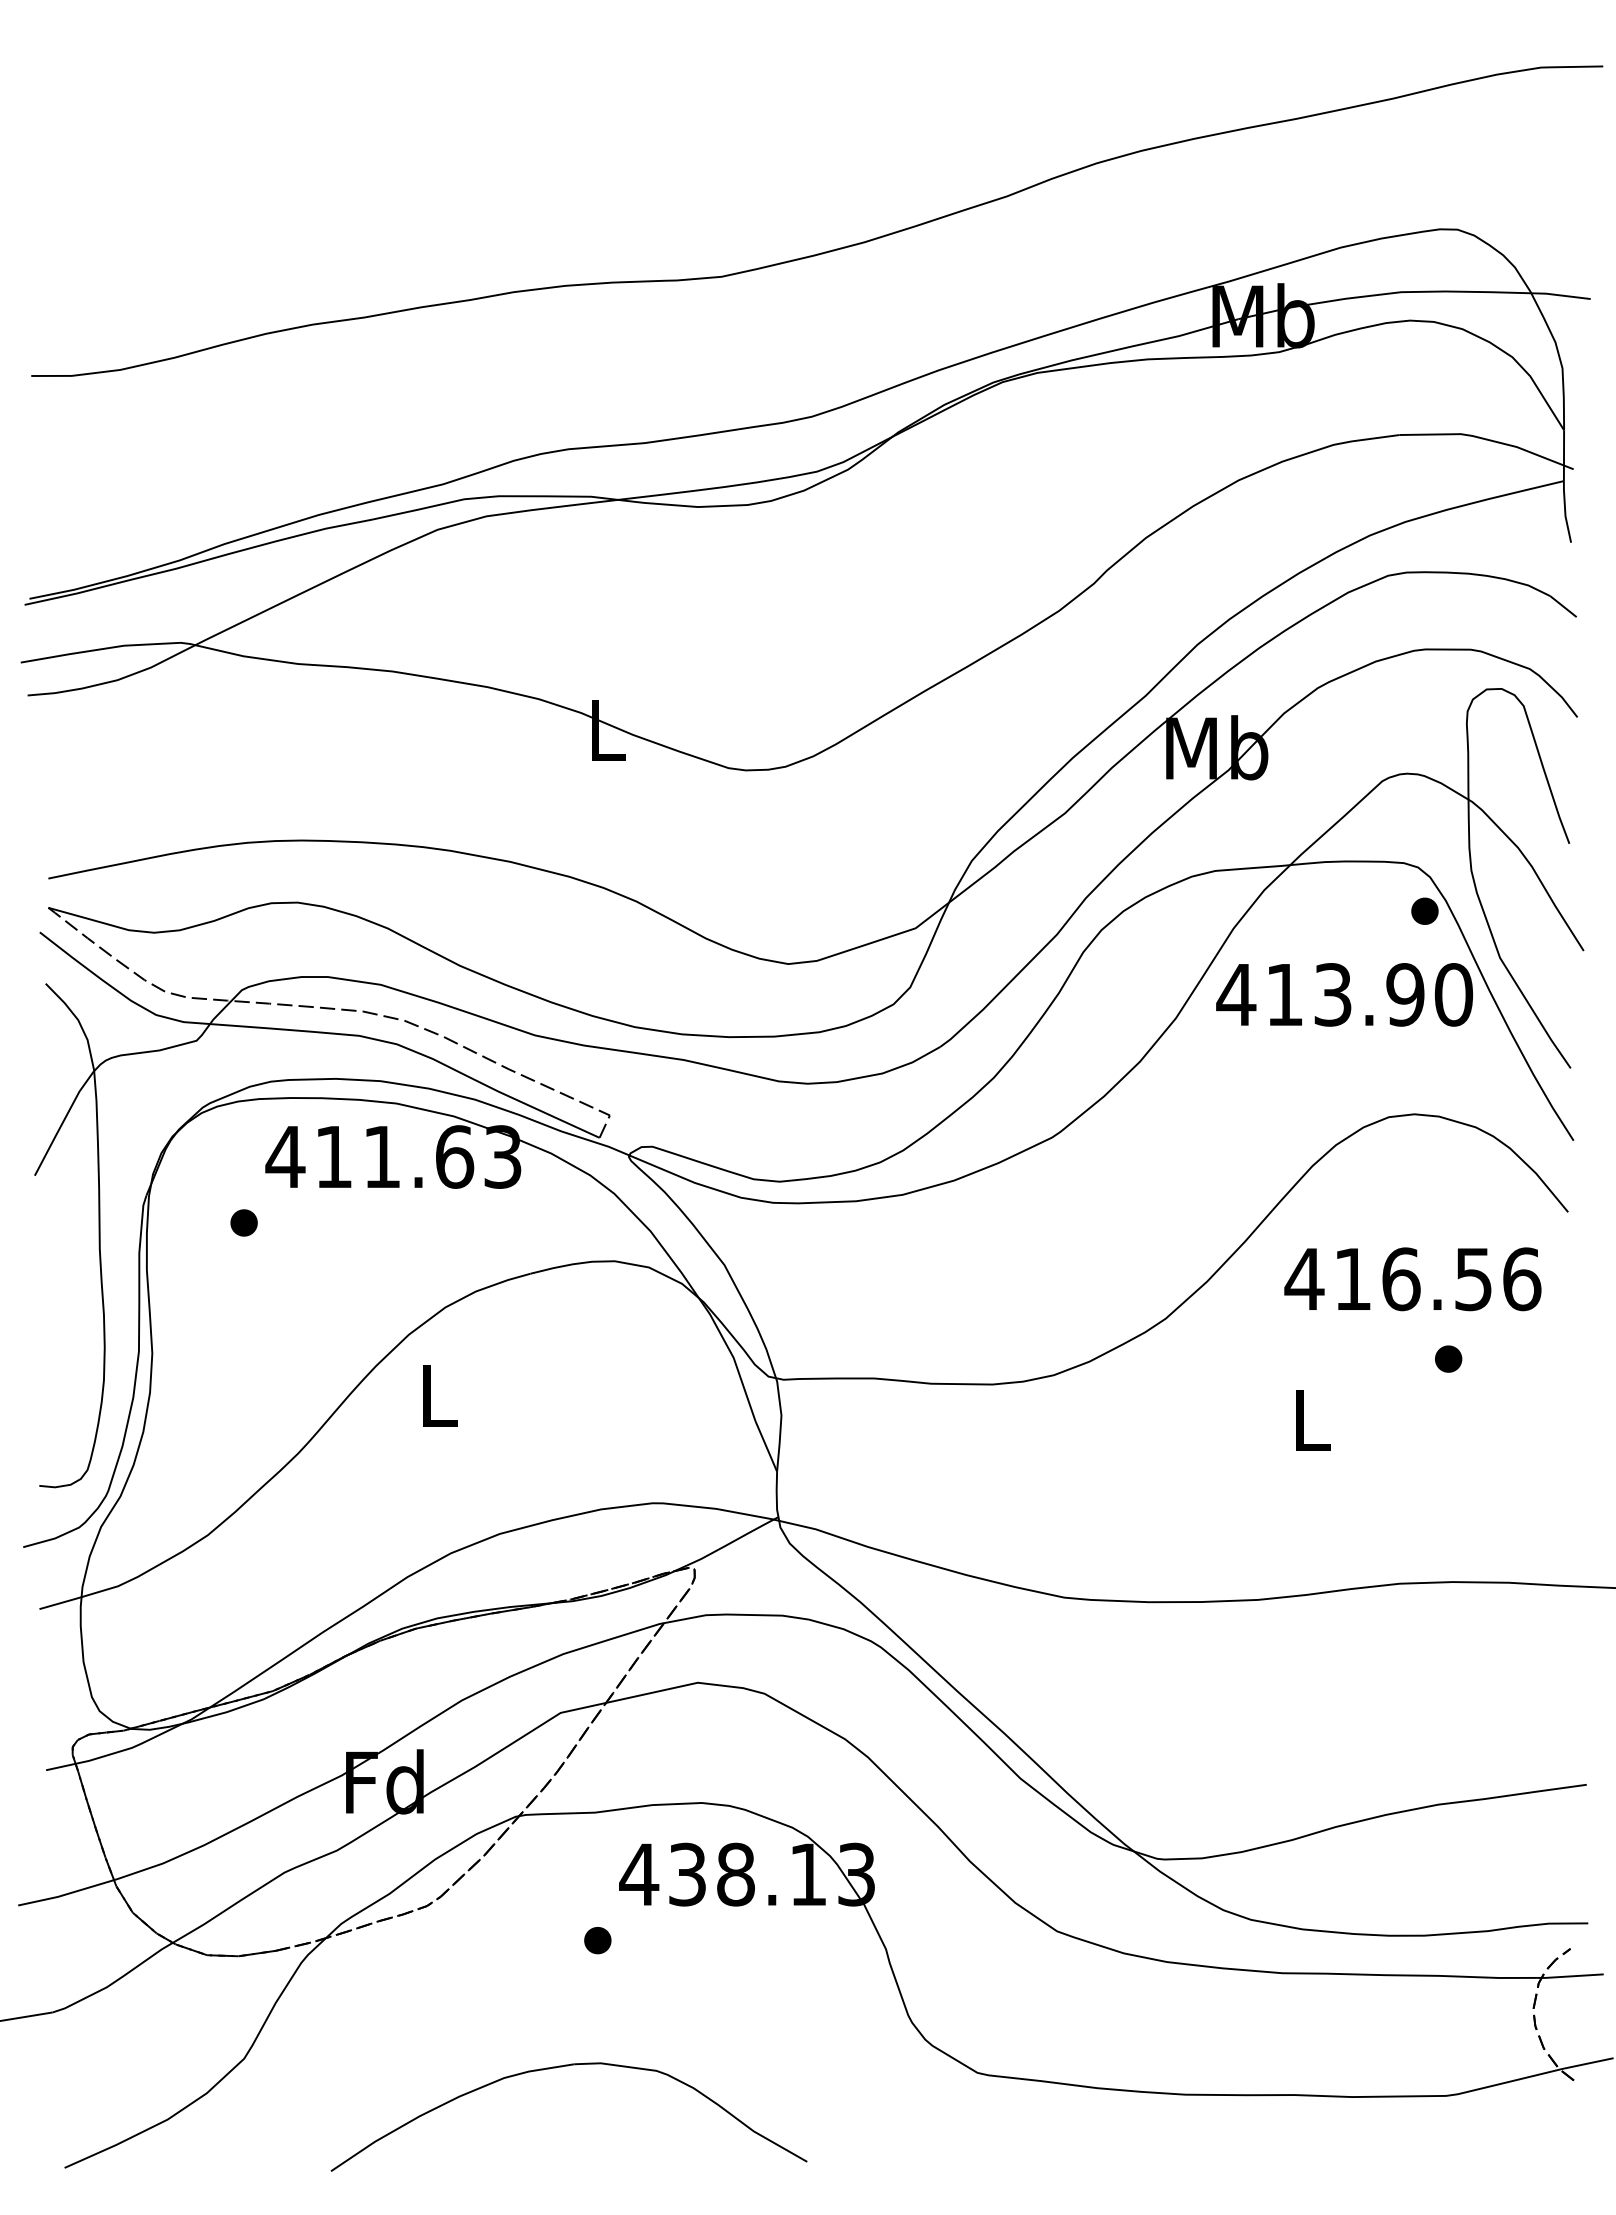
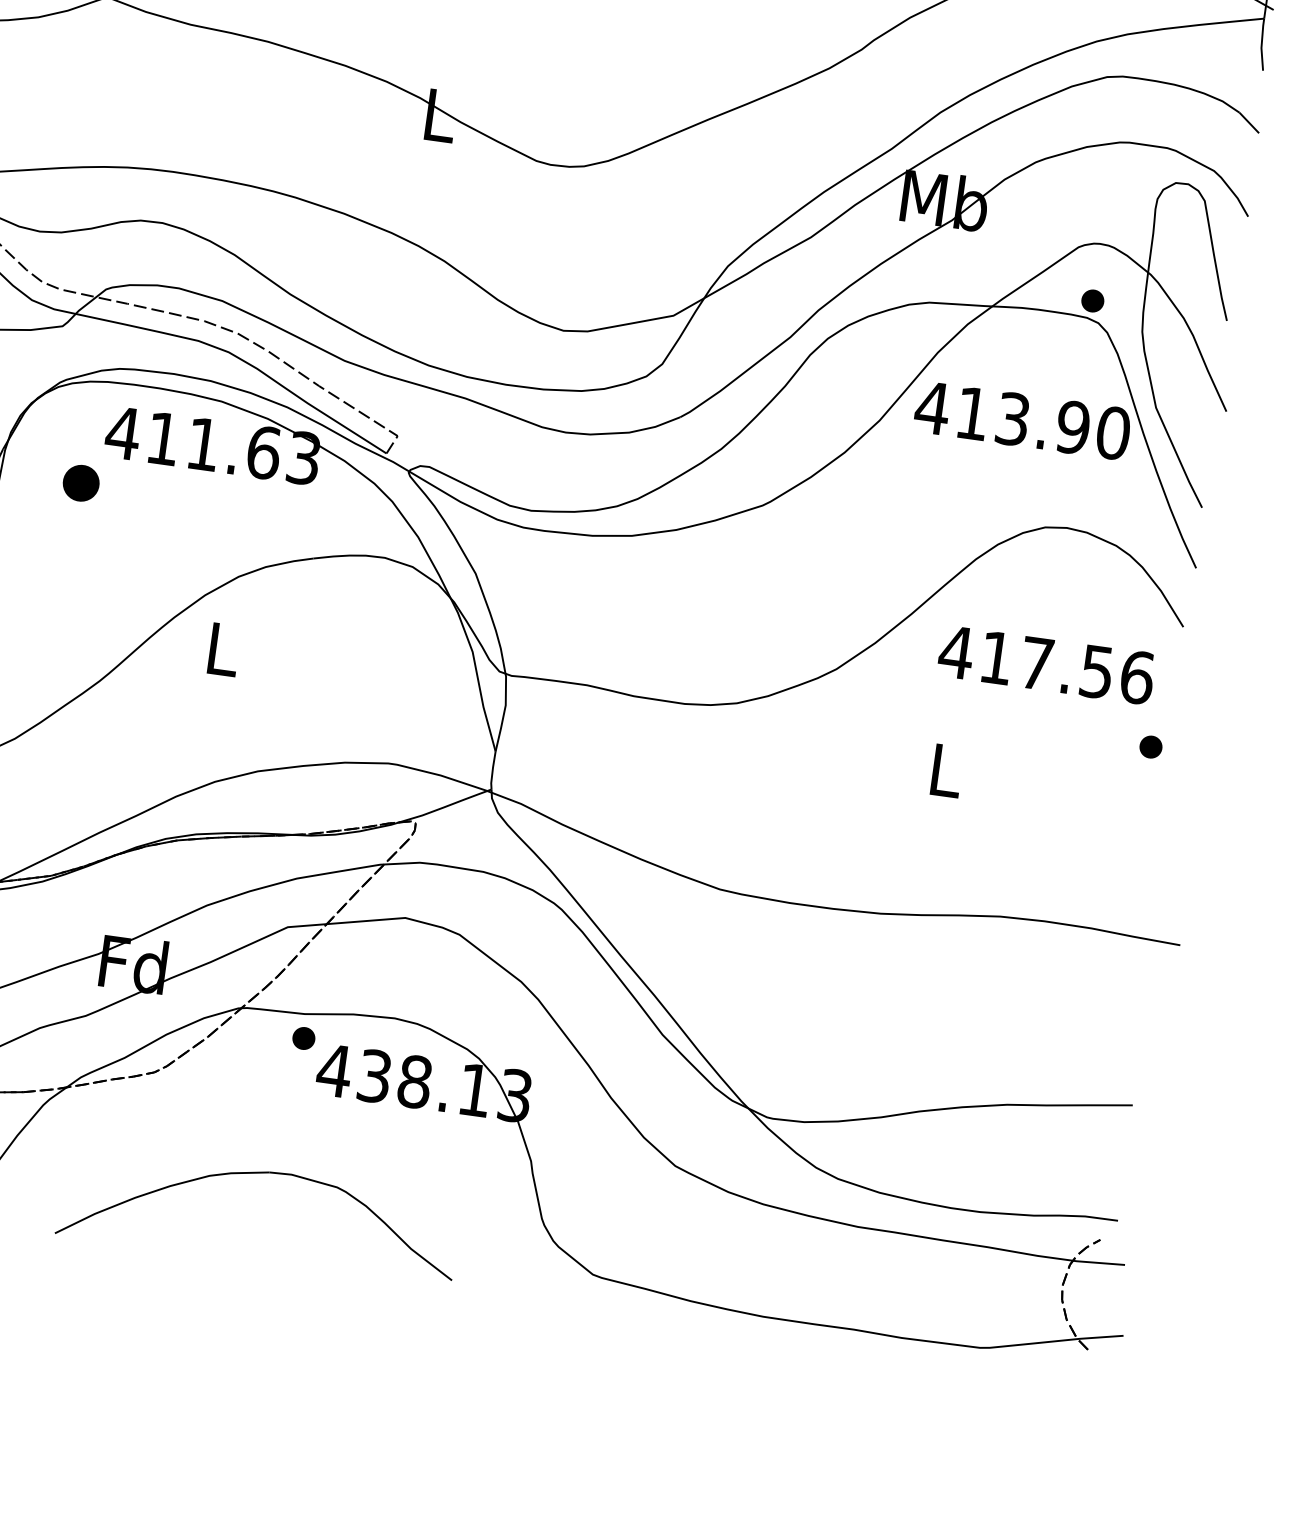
part: (1424, 910) -> (1092, 300), moved
part: (243, 1222) -> (80, 482), size x1.6
text: (1401, 1279) -> (1037, 663), 416.56 -> 417.56
part: (1448, 1358) -> (1150, 746), moved
part: (597, 1940) -> (303, 1038), moved
part: (562, 2067) -> (259, 1173), moved

